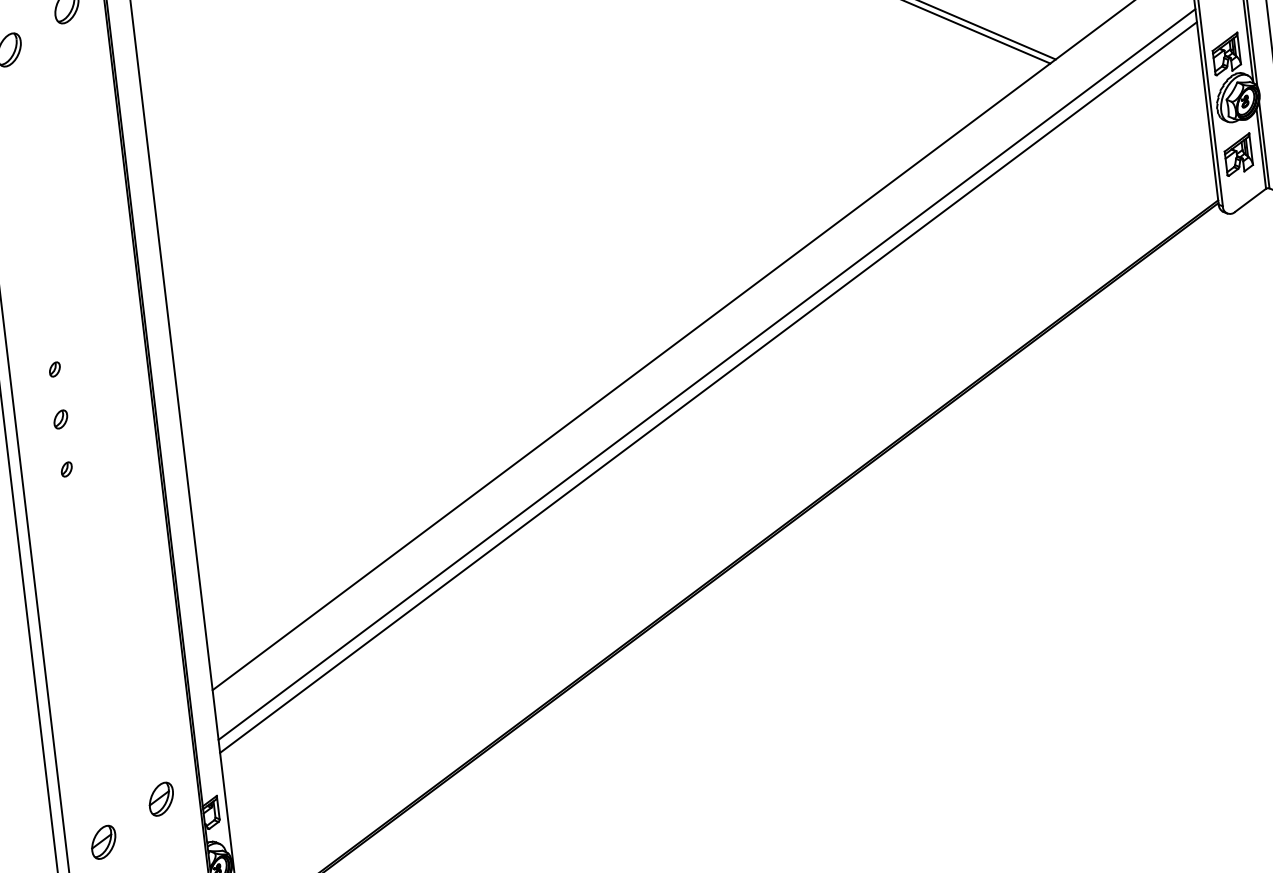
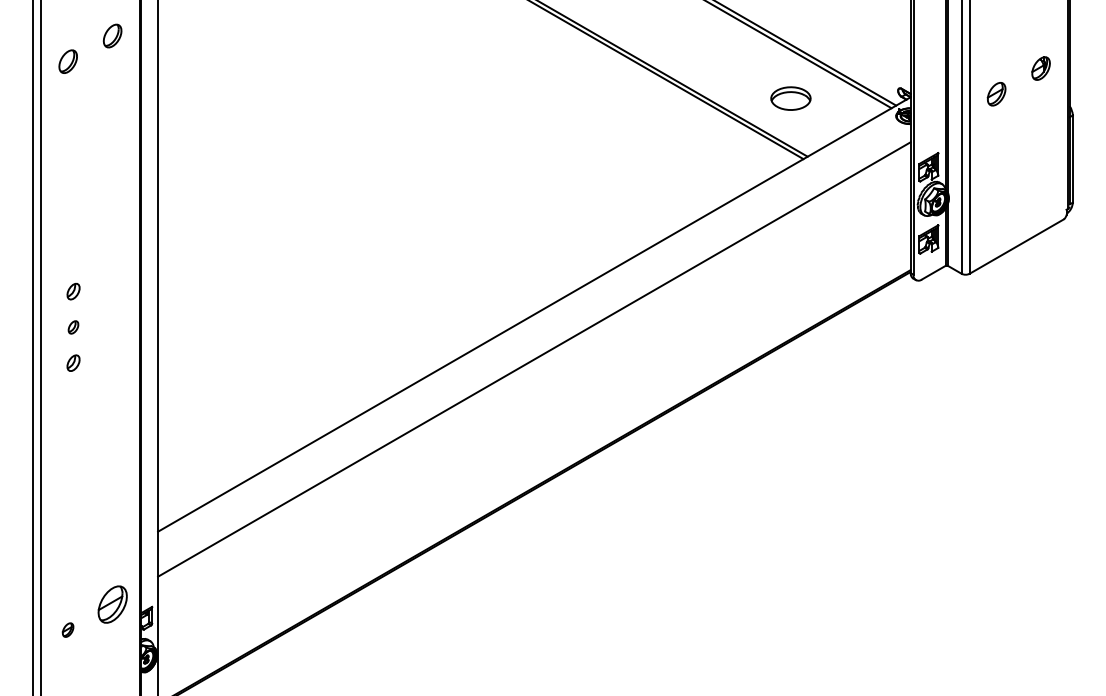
part: (54, 369) -> (73, 291), size x1.6
line: (707, 373) -> (534, 349), removed
part: (66, 469) -> (73, 363), size x1.6
part: (161, 799) -> (112, 604), size x1.6
part: (102, 841) -> (67, 629), size x0.6

